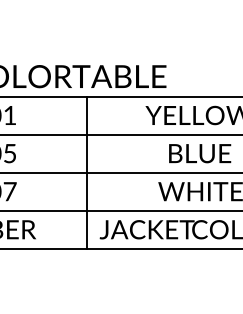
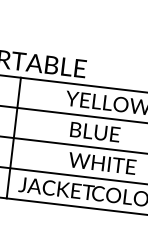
text: (200, 153) -> (95, 132), moved

